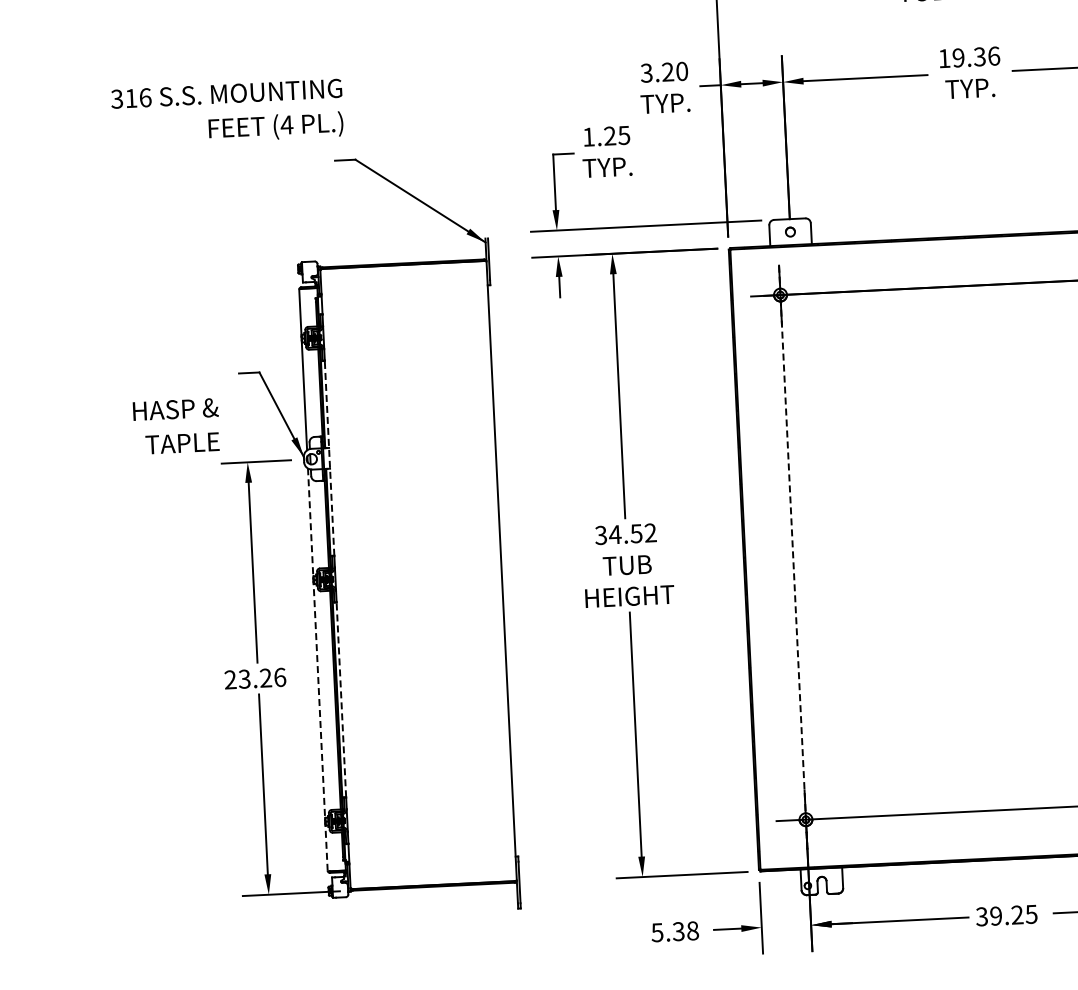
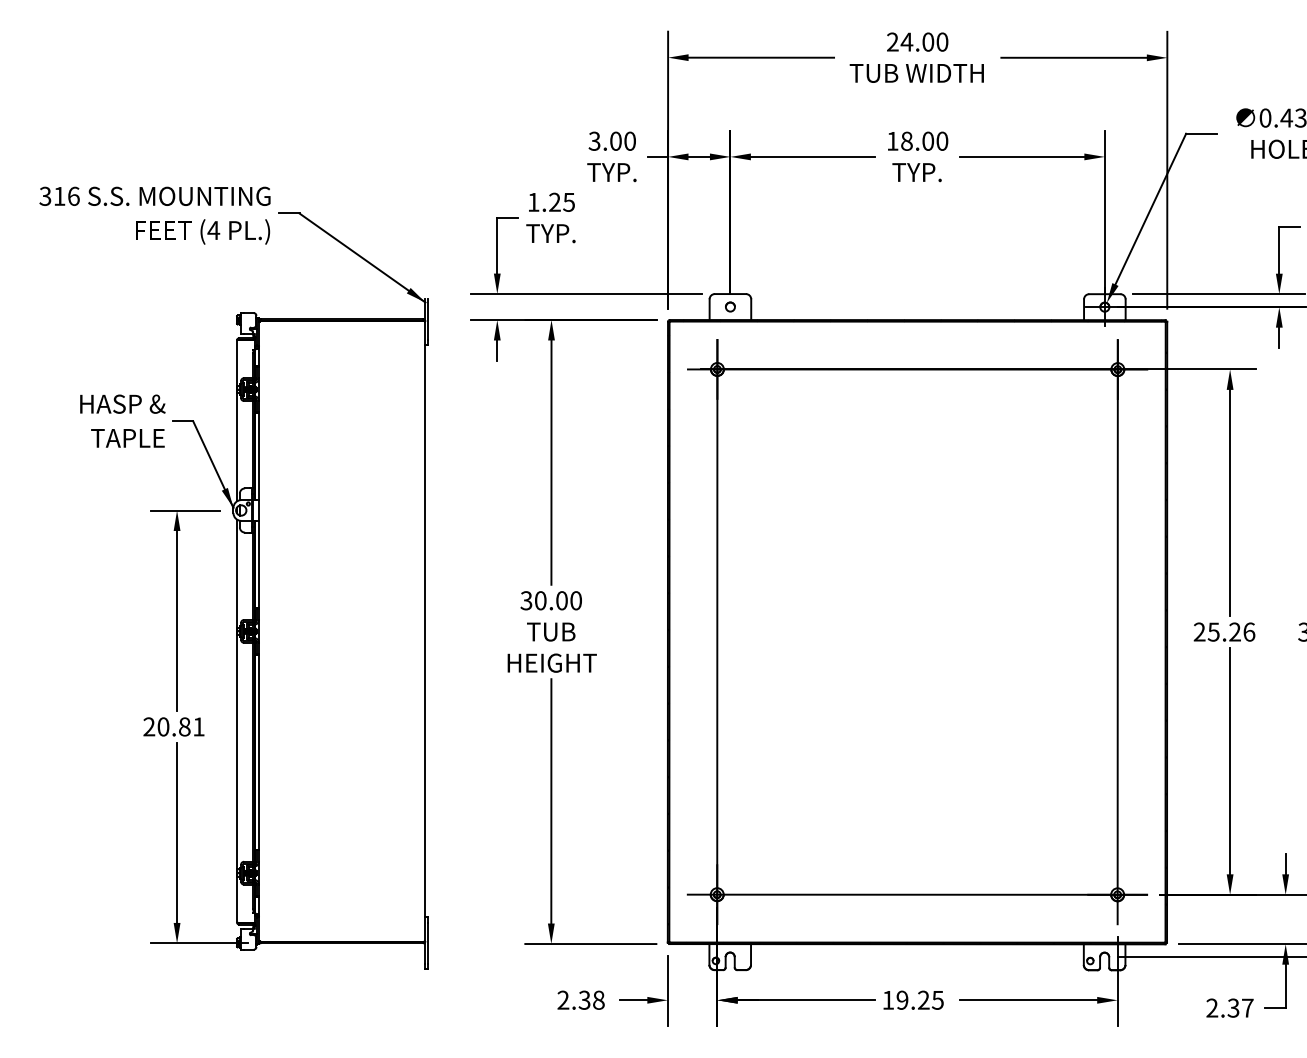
text: (976, 56) -> (924, 140), 19.36 -> 18.00
text: (667, 71) -> (615, 140), 3.20 -> 3.00
text: (227, 112) -> (154, 215), moved
text: (176, 425) -> (122, 420), moved
line: (330, 458) -> (259, 510), dashed -> solid
text: (632, 533) -> (557, 600), 34.52 -> 30.00
line: (793, 557) -> (717, 632), dashed -> solid
line: (318, 669) -> (237, 720), dashed -> solid
text: (261, 677) -> (180, 726), 23.26 -> 20.81
line: (341, 700) -> (259, 752), dashed -> solid
text: (981, 916) -> (887, 999), 39.25 -> 19.25
text: (657, 931) -> (563, 999), 5.38 -> 2.38

